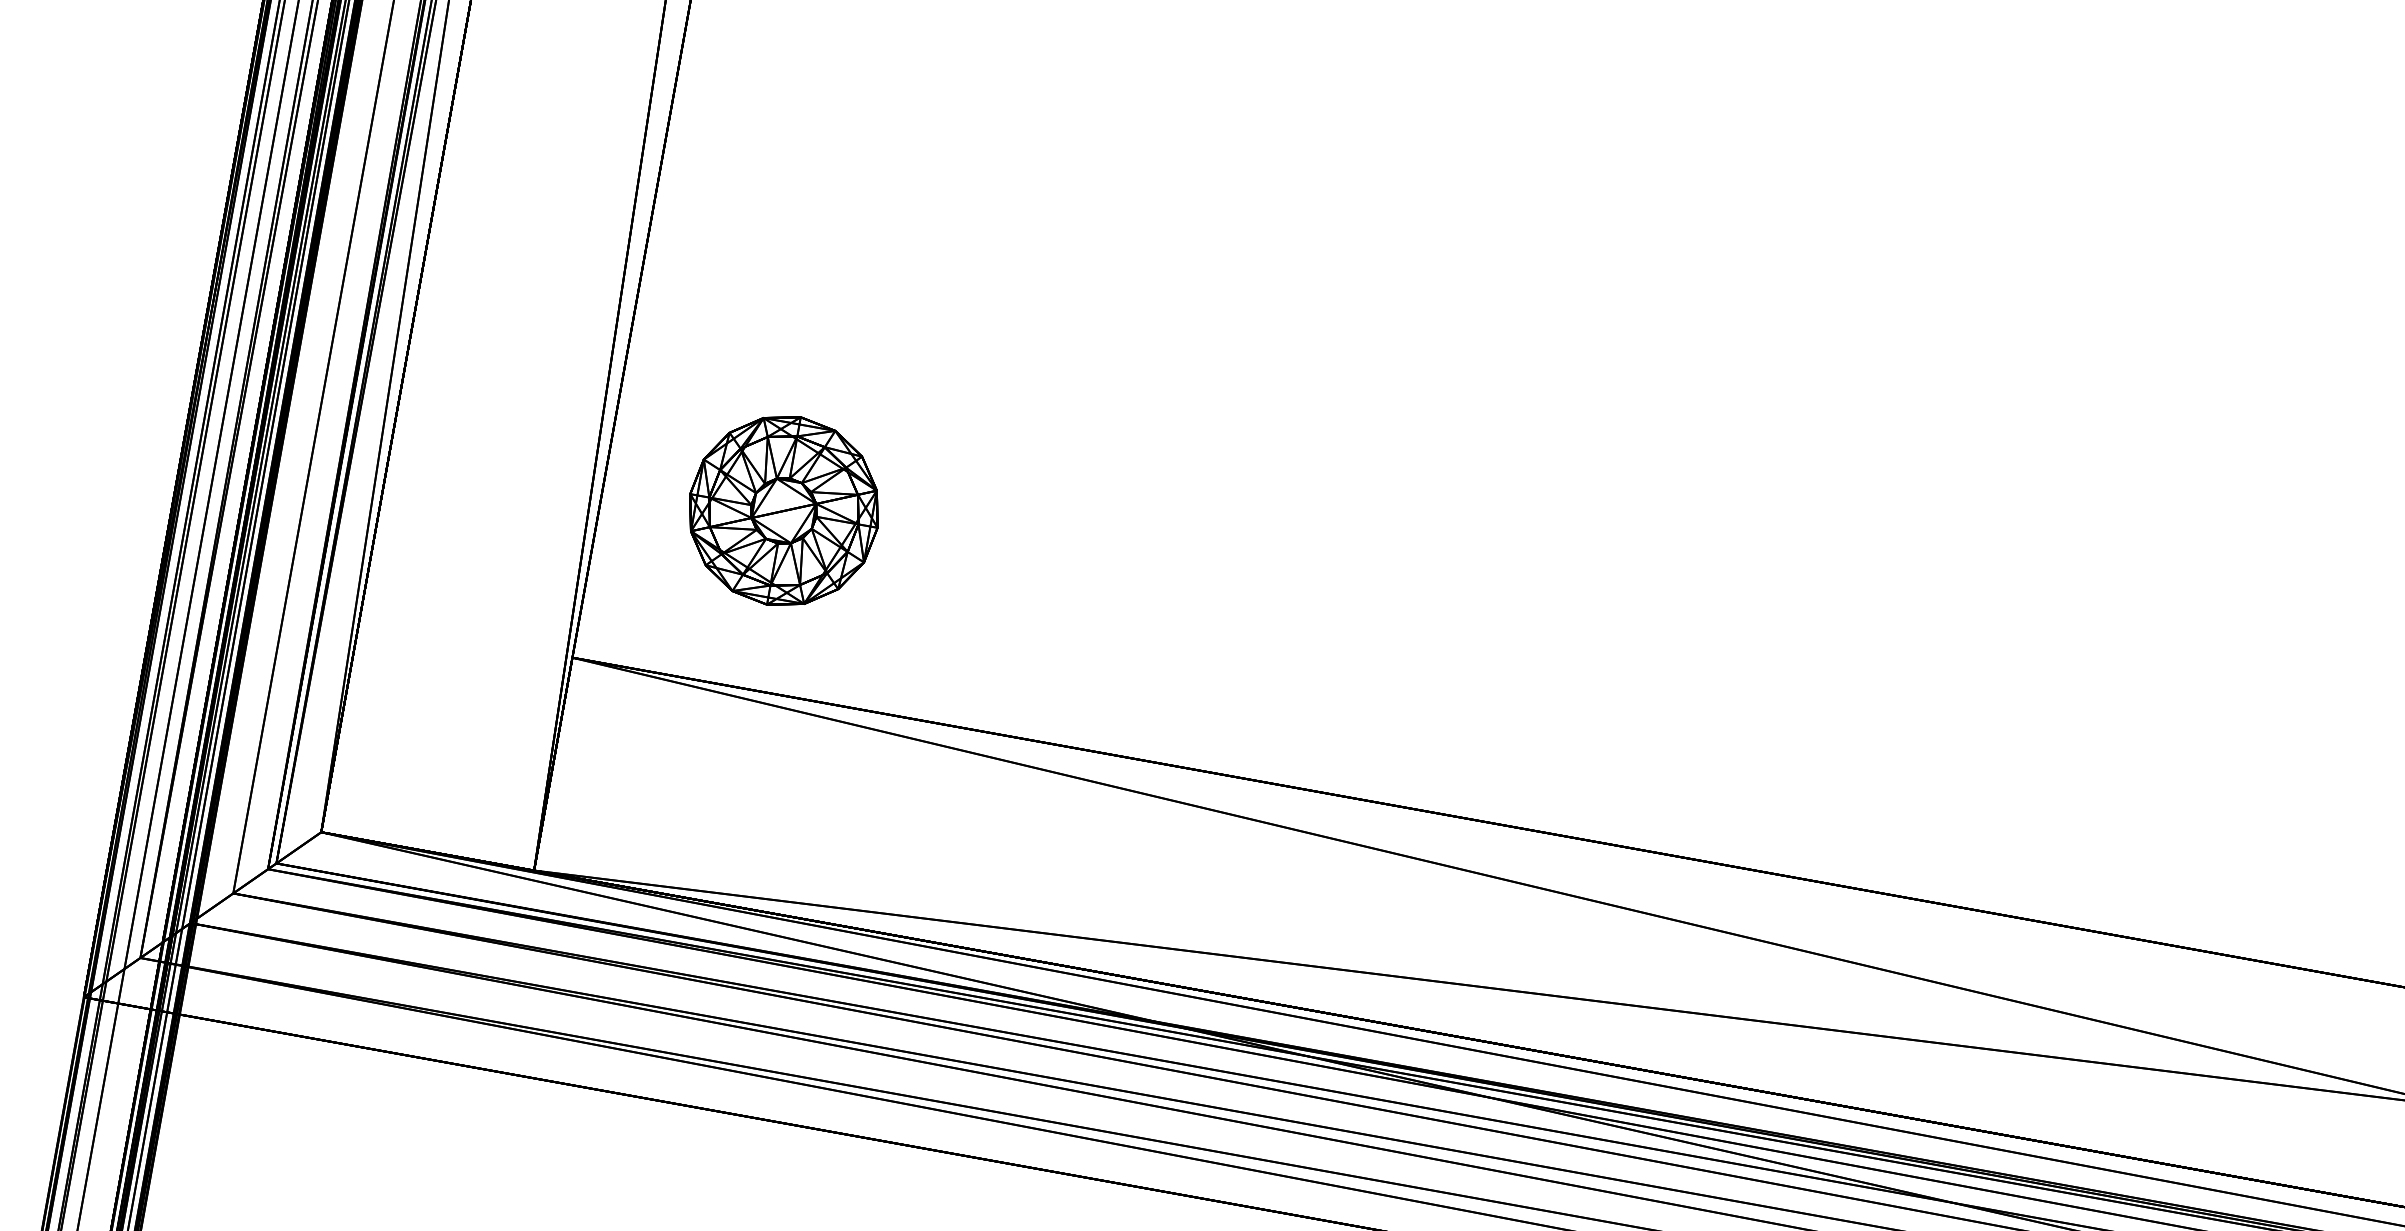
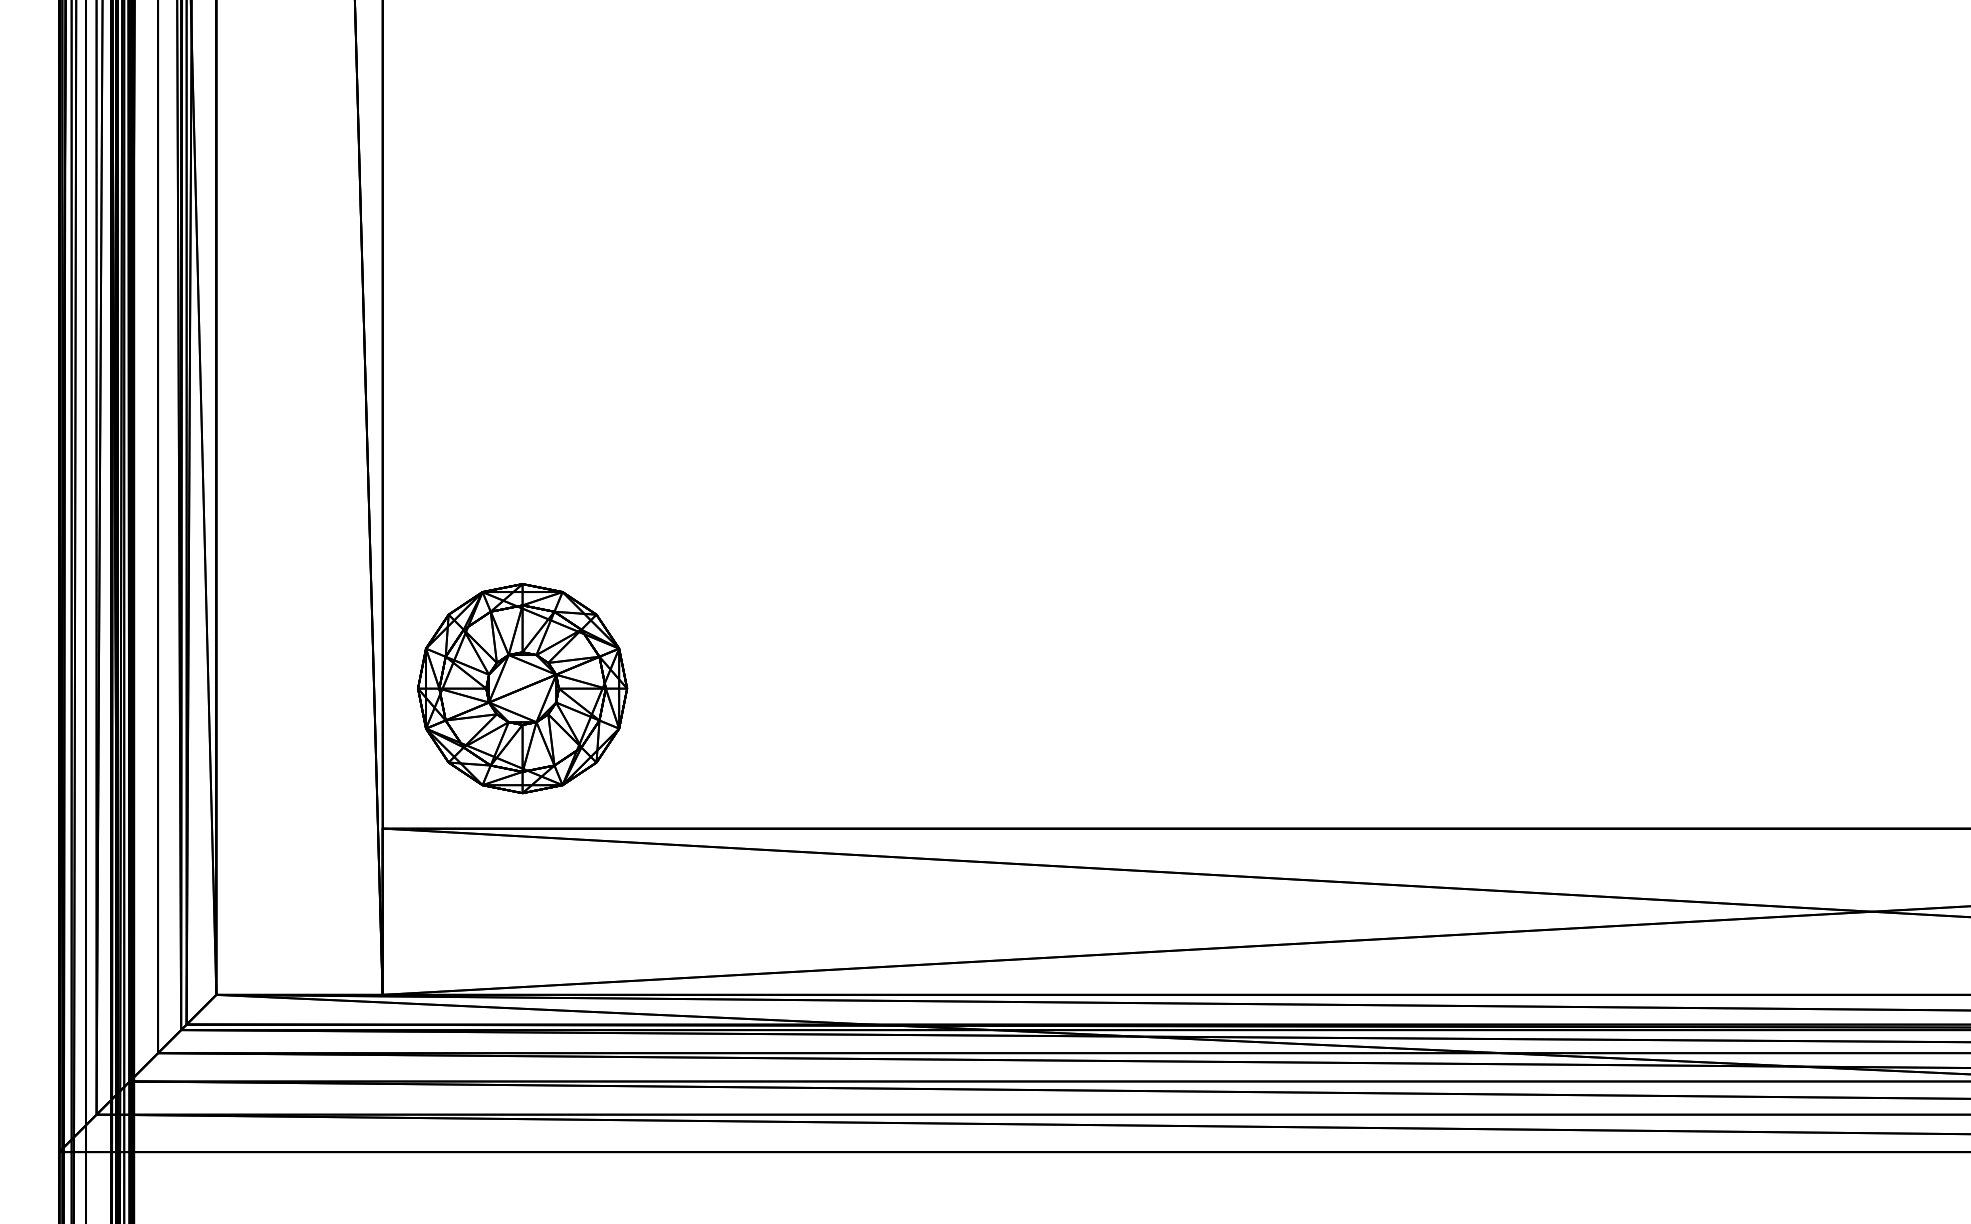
part: (783, 510) -> (522, 688), size x1.43

